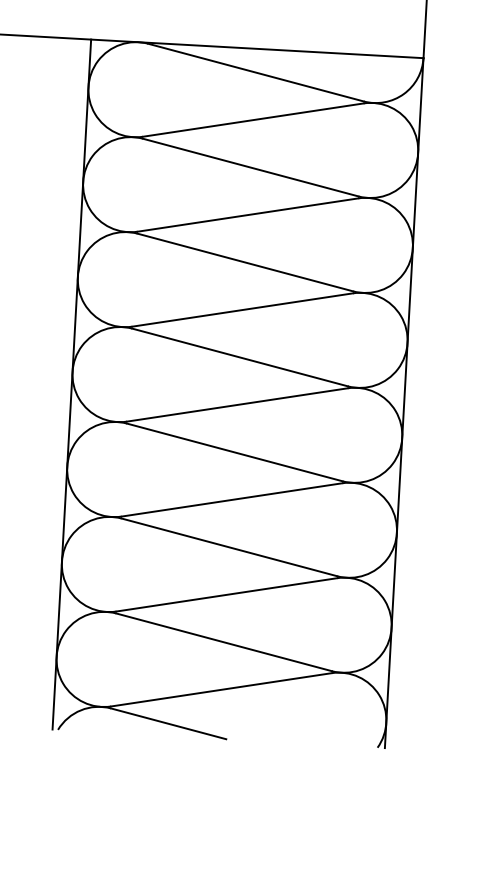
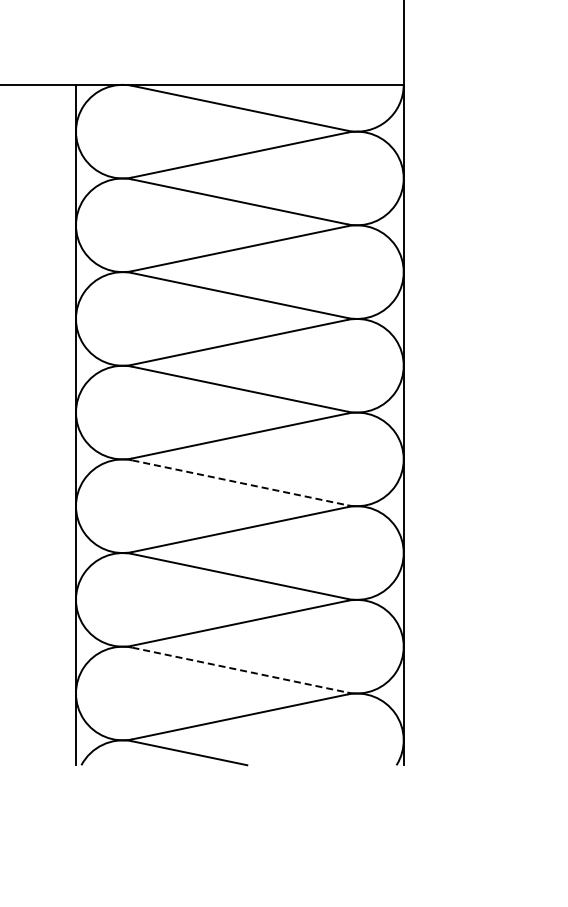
line: (234, 452) -> (239, 482), solid -> dashed
line: (223, 642) -> (239, 670), solid -> dashed

